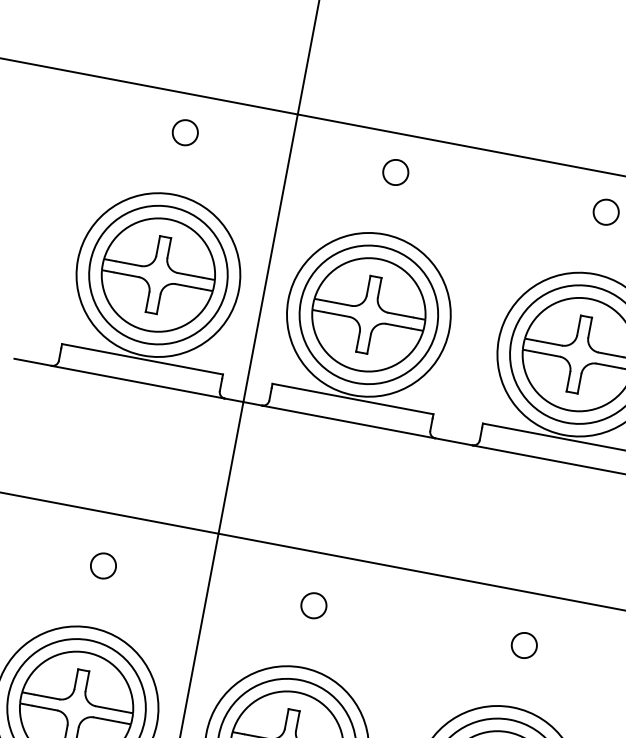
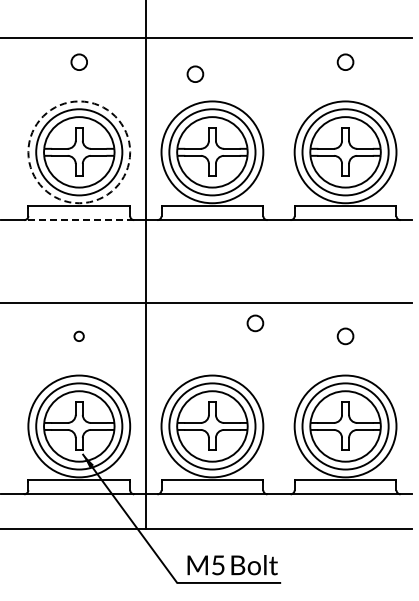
circle: (396, 171) -> (195, 73), moved
circle: (158, 275) -> (79, 152), solid -> dashed
line: (138, 382) -> (79, 220), solid -> dashed
circle: (102, 565) -> (78, 336), size x0.6
circle: (313, 605) -> (255, 323), moved

